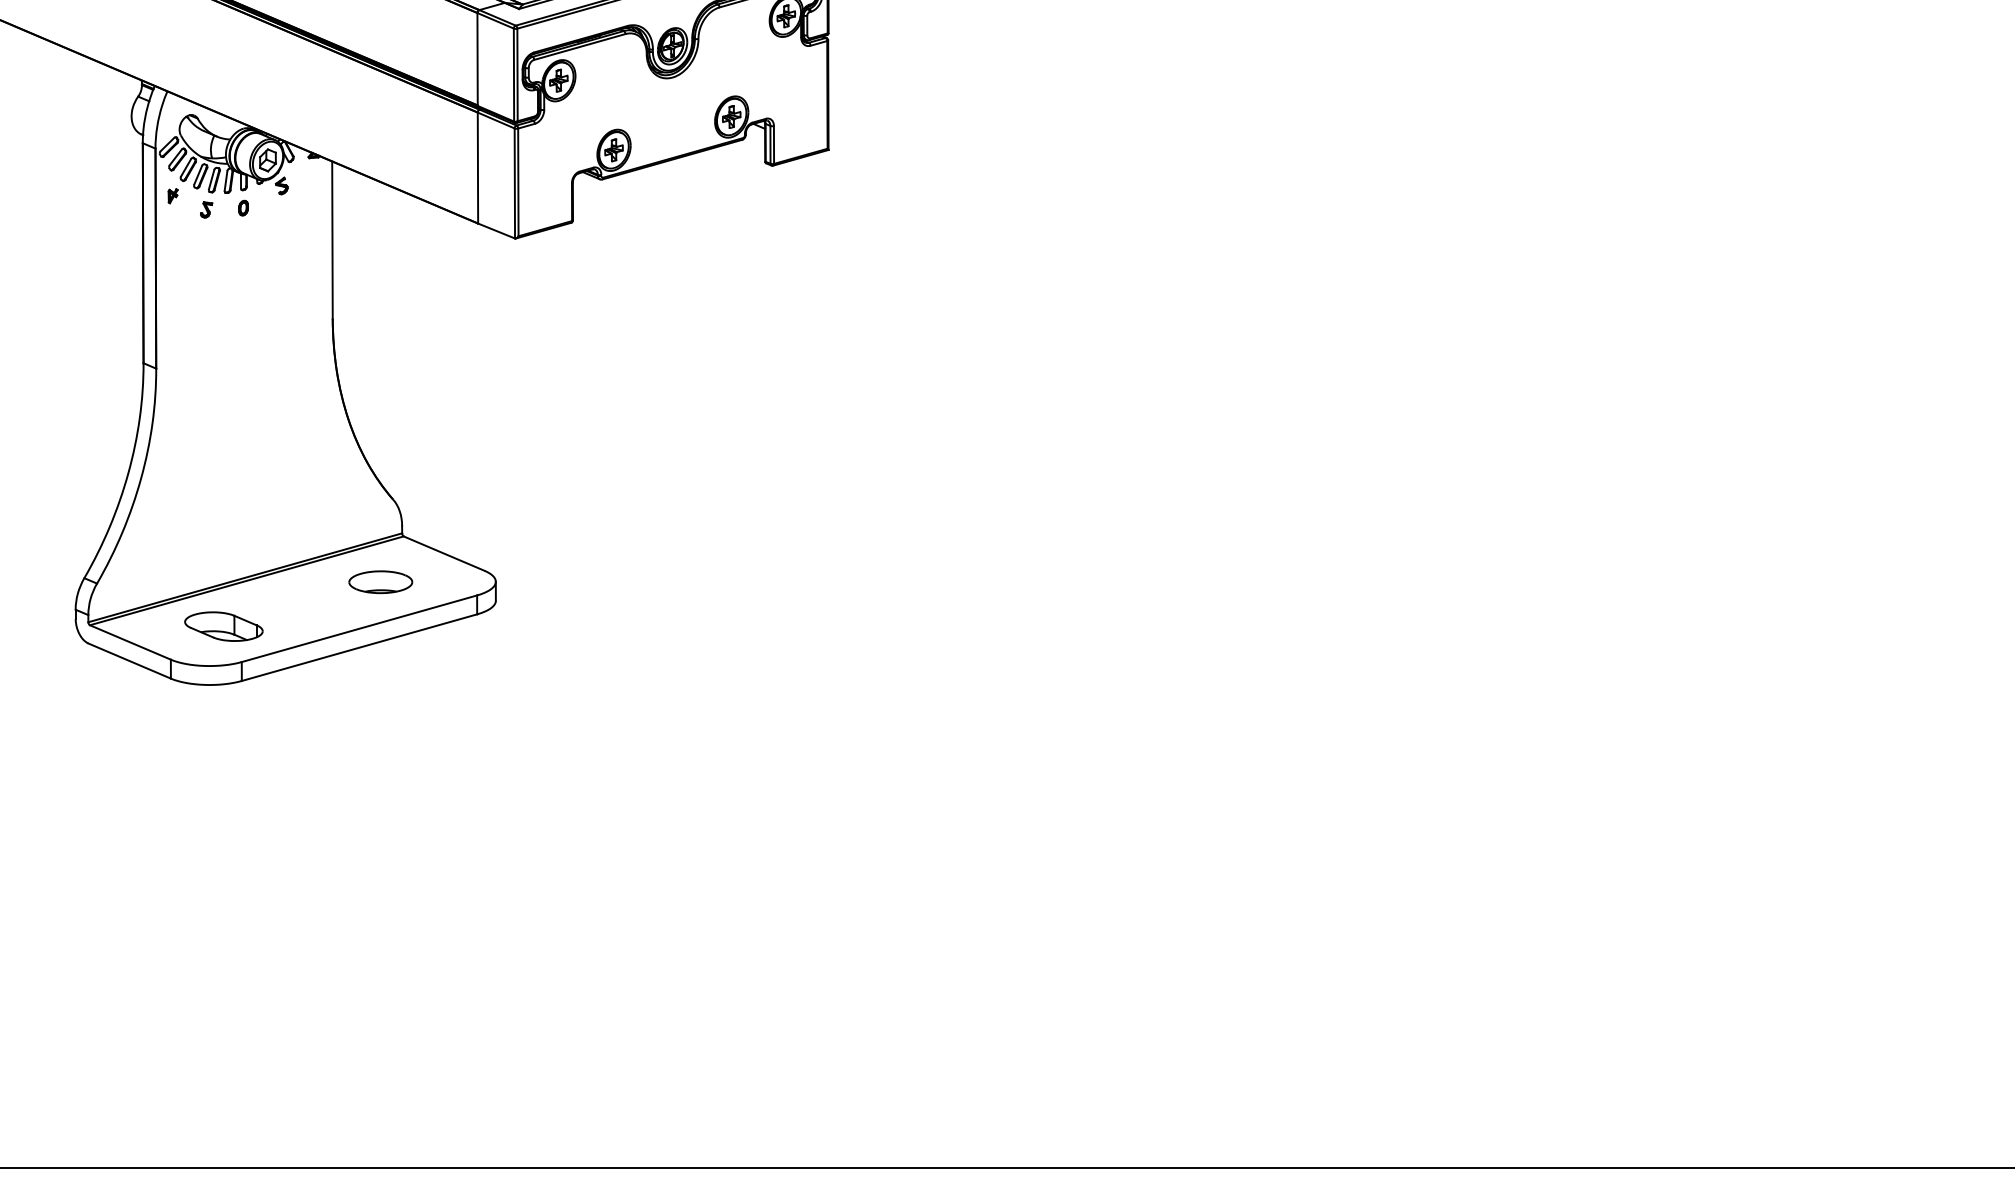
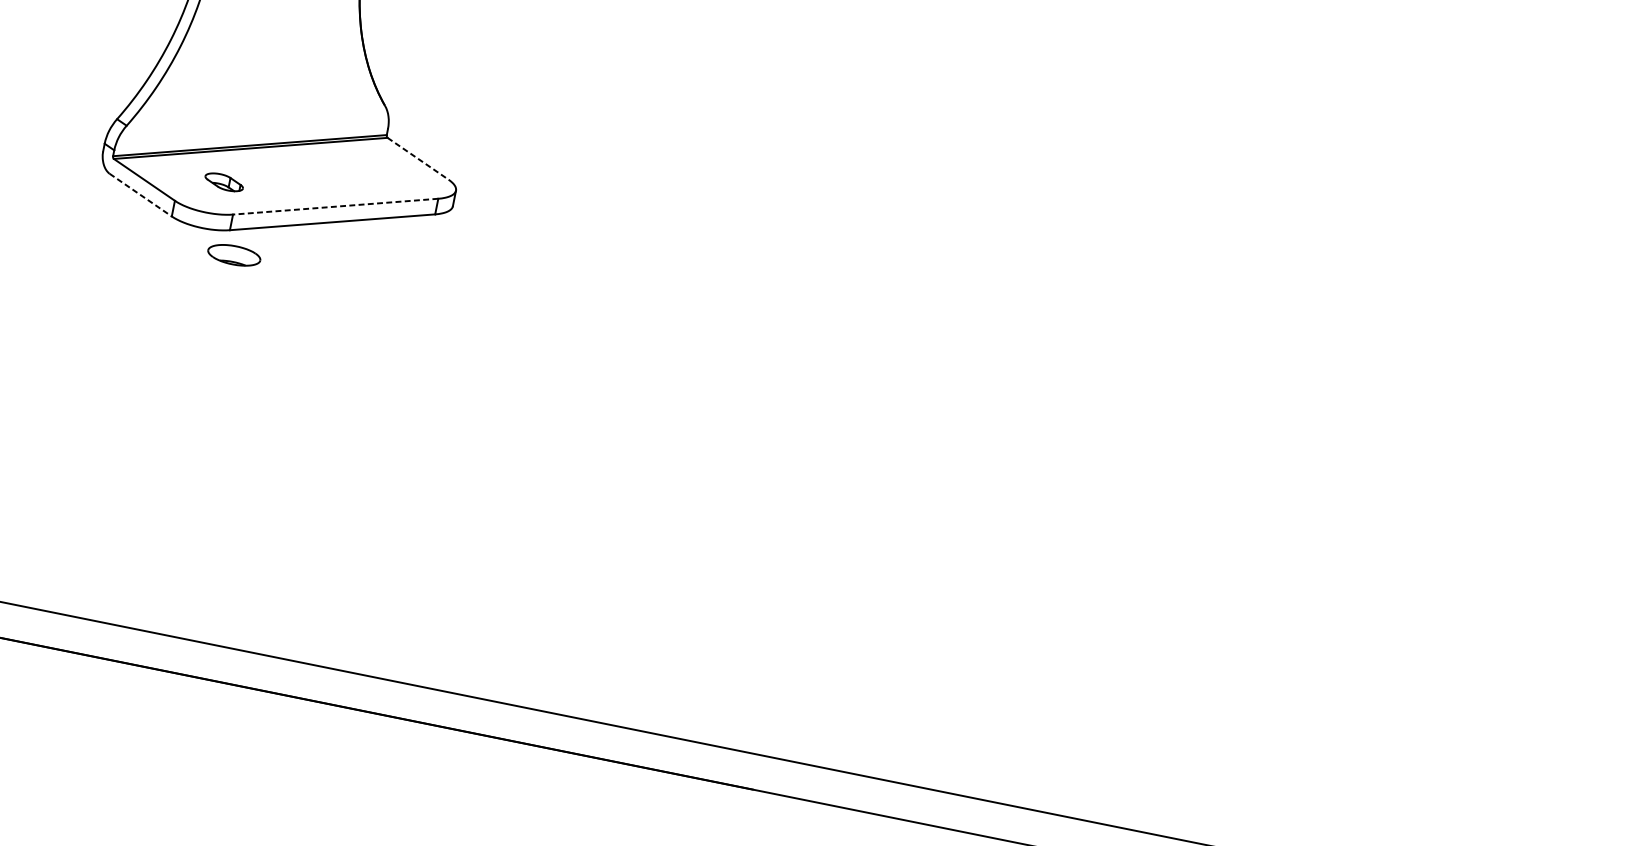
line: (444, 553) -> (418, 158), solid -> dashed
part: (380, 582) -> (234, 255), moved
part: (223, 626) -> (223, 182), size x0.6
line: (358, 628) -> (334, 206), solid -> dashed
line: (129, 661) -> (140, 195), solid -> dashed

